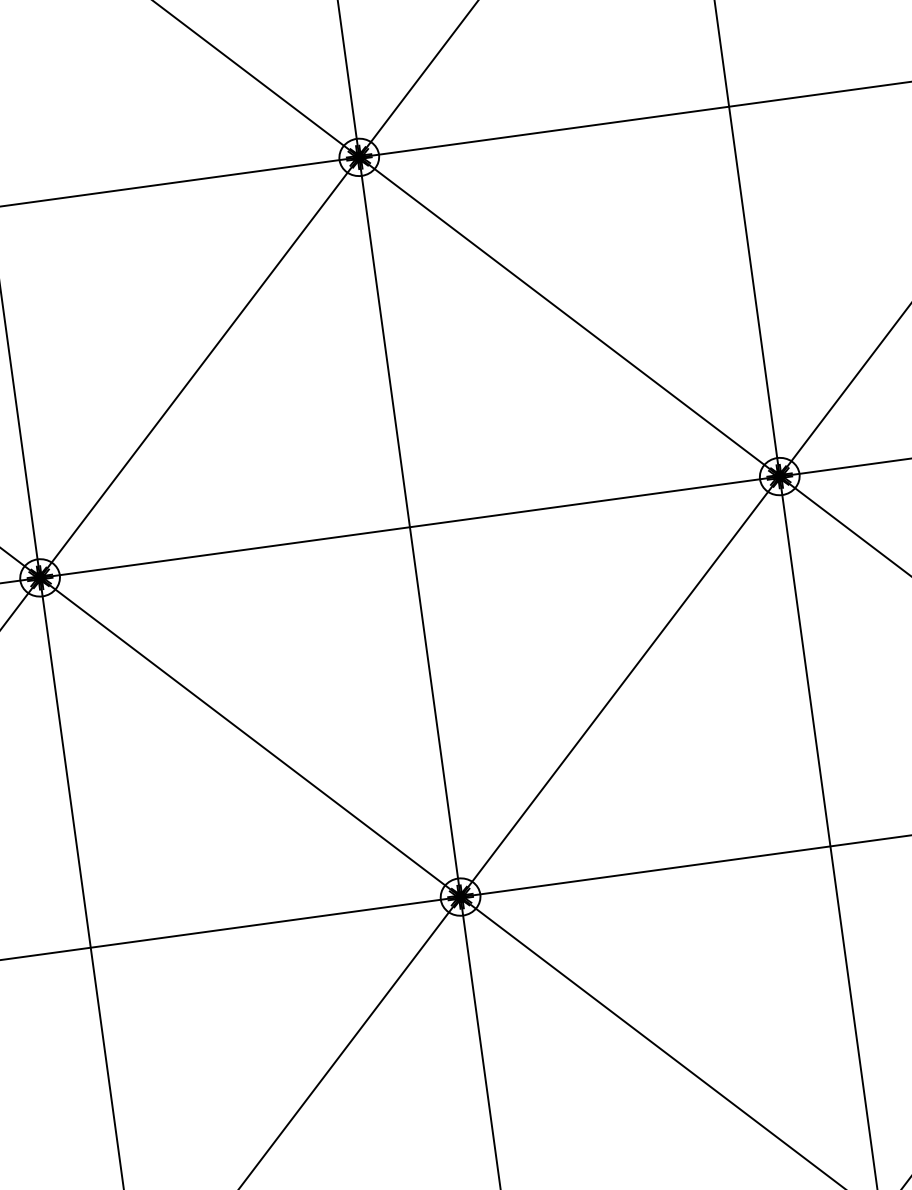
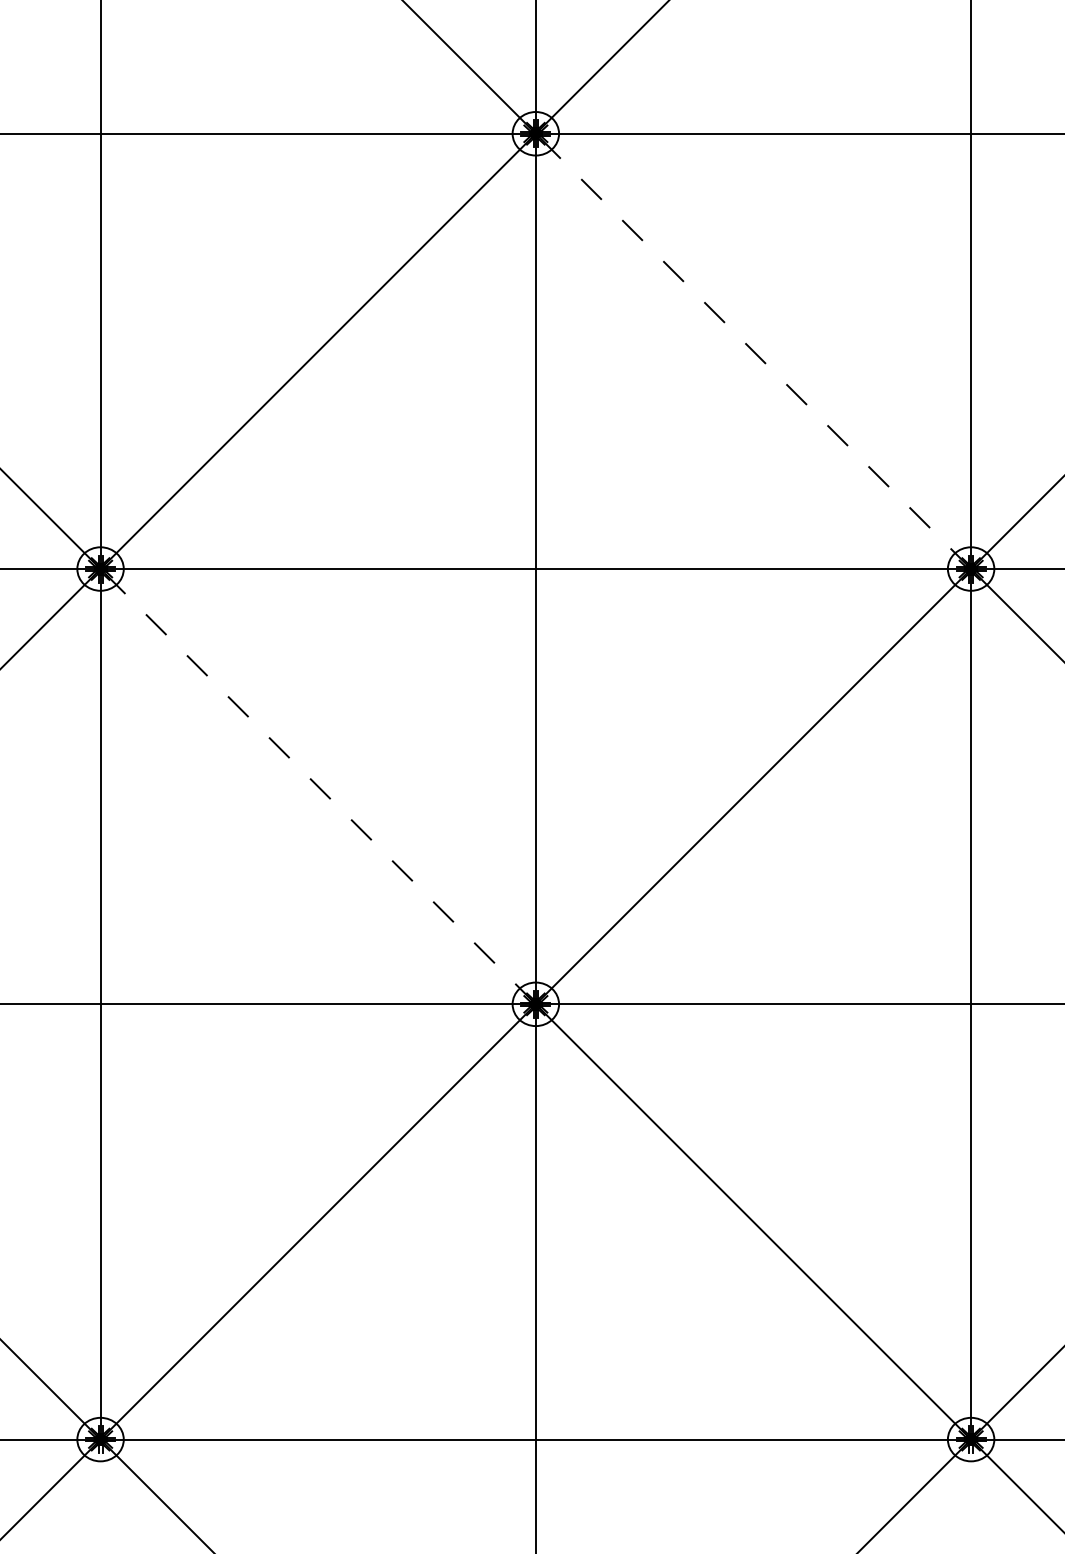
line: (569, 317) -> (753, 351), solid -> dashed
line: (250, 737) -> (318, 786), solid -> dashed

